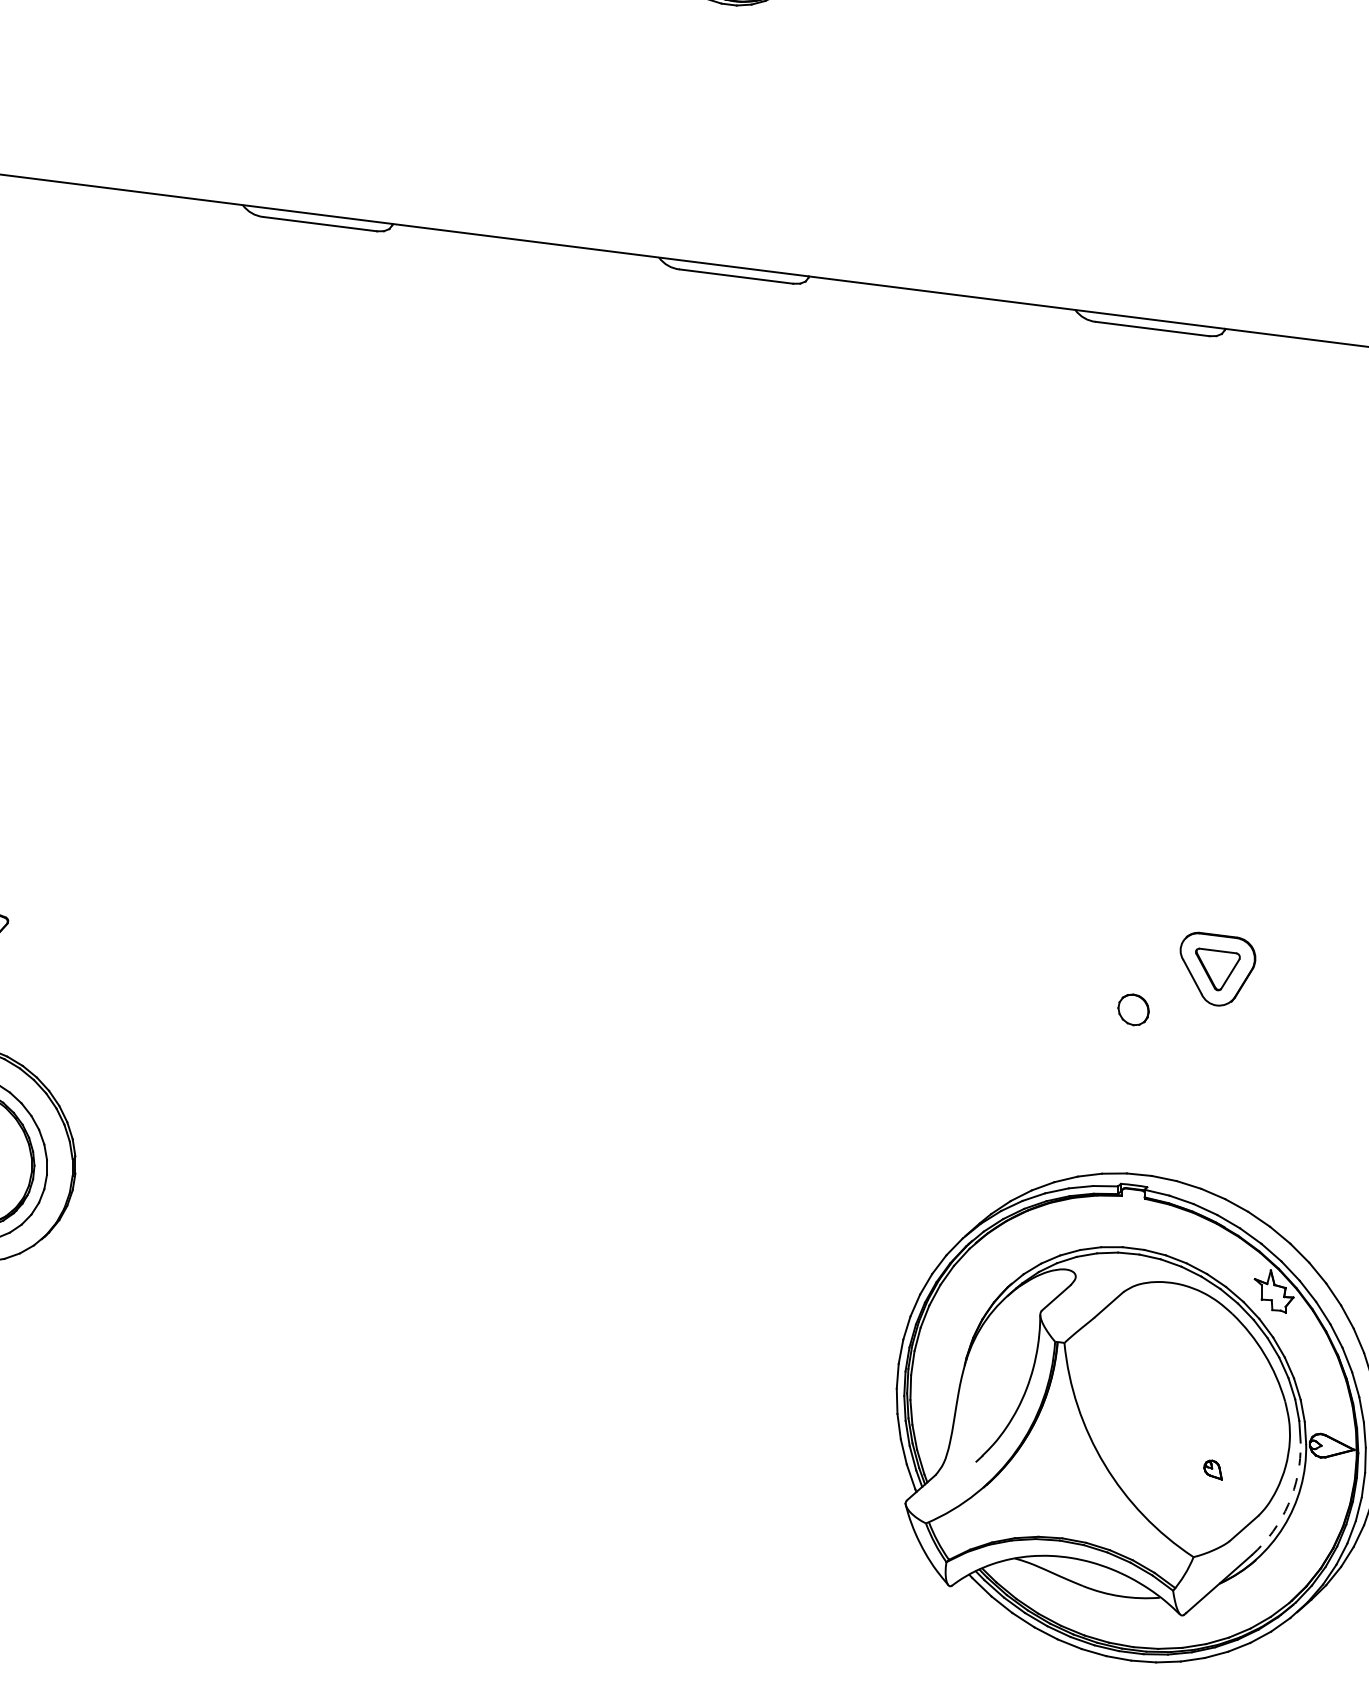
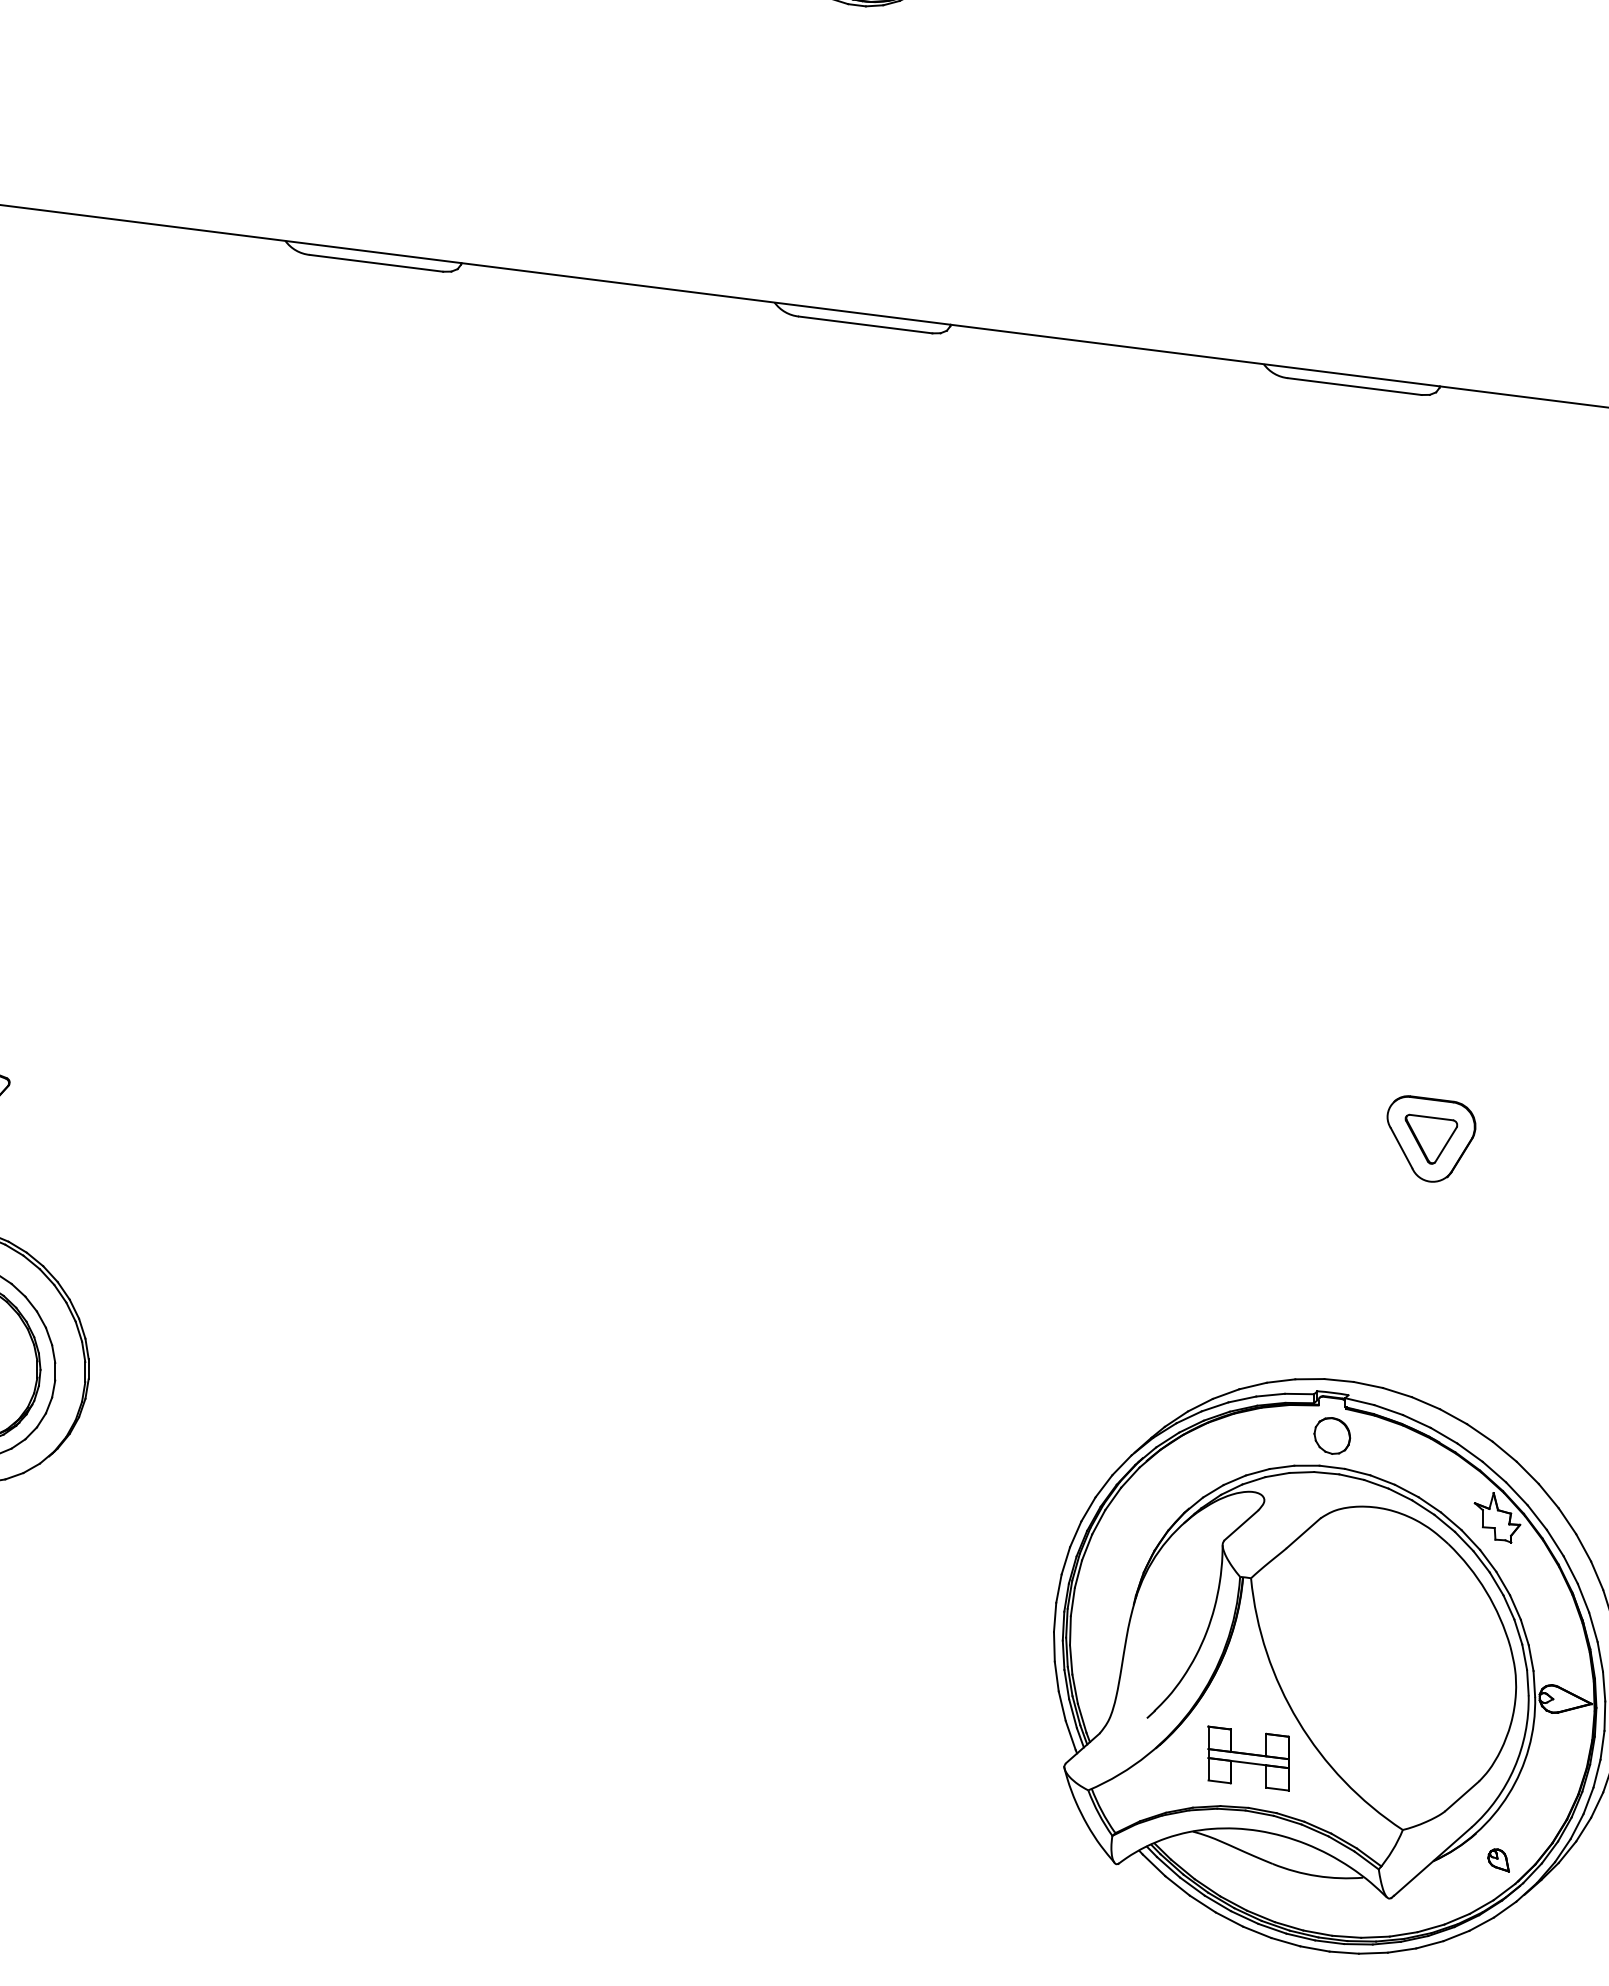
part: (1133, 1009) -> (1332, 1435), moved
part: (1212, 1469) -> (1497, 1859), moved
part: (1062, 1496) -> (1248, 1758), added
arc: (1288, 1504) -> (1514, 1768), dashed -> solid

